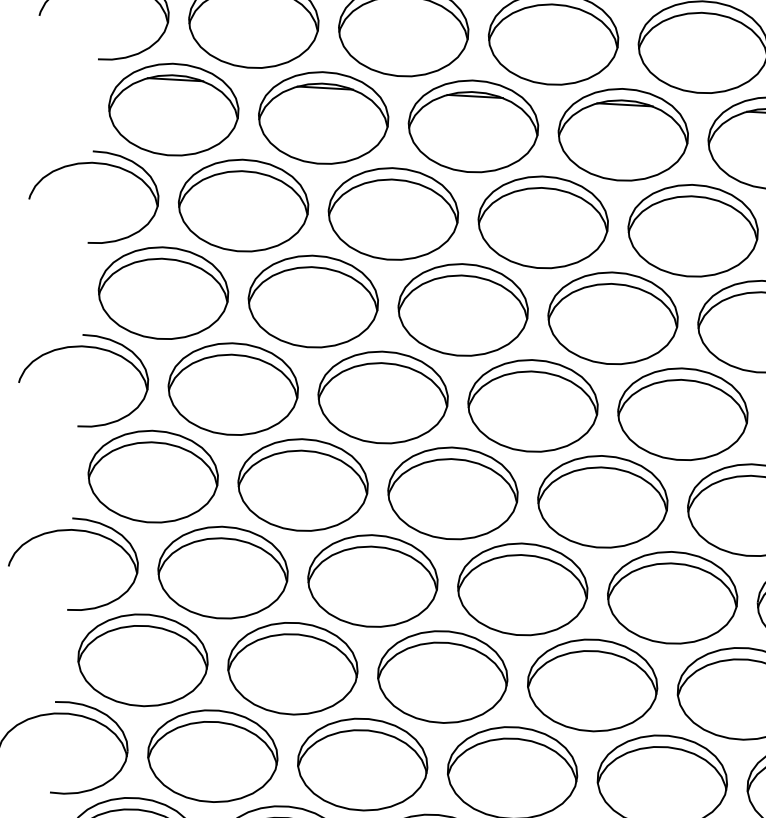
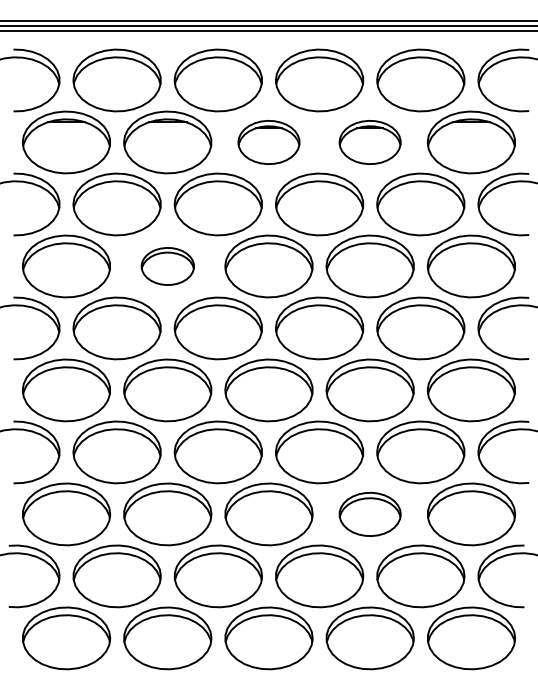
part: (472, 126) -> (268, 142), size x0.7
part: (622, 134) -> (369, 142), size x0.7
part: (313, 301) -> (167, 266), size x0.6
part: (591, 685) -> (369, 514), size x0.7

